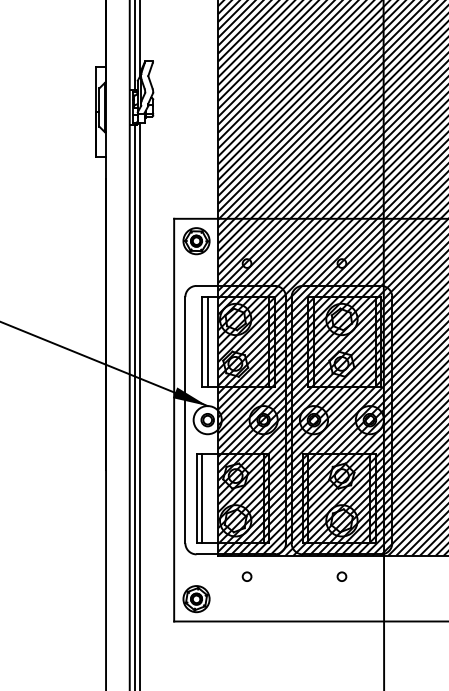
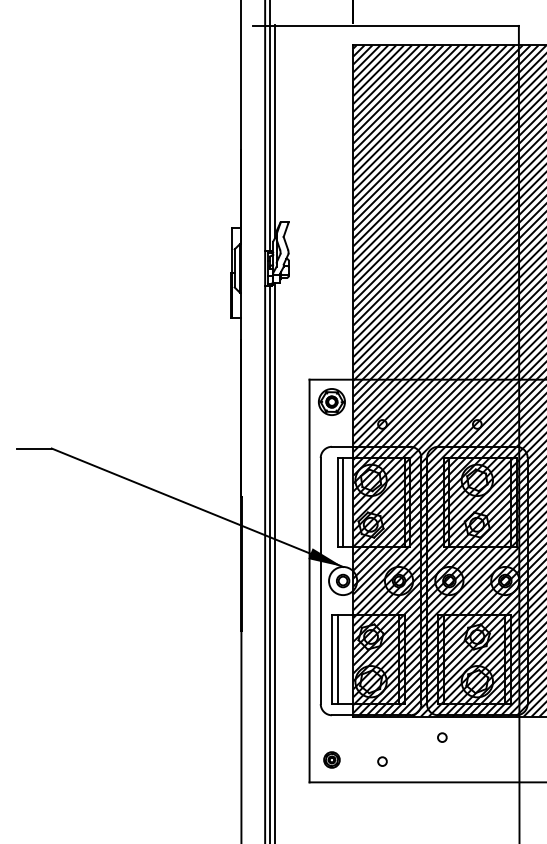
circle: (247, 576) -> (382, 761), moved
circle: (342, 576) -> (442, 737), moved
part: (196, 598) -> (331, 759), size x0.6

